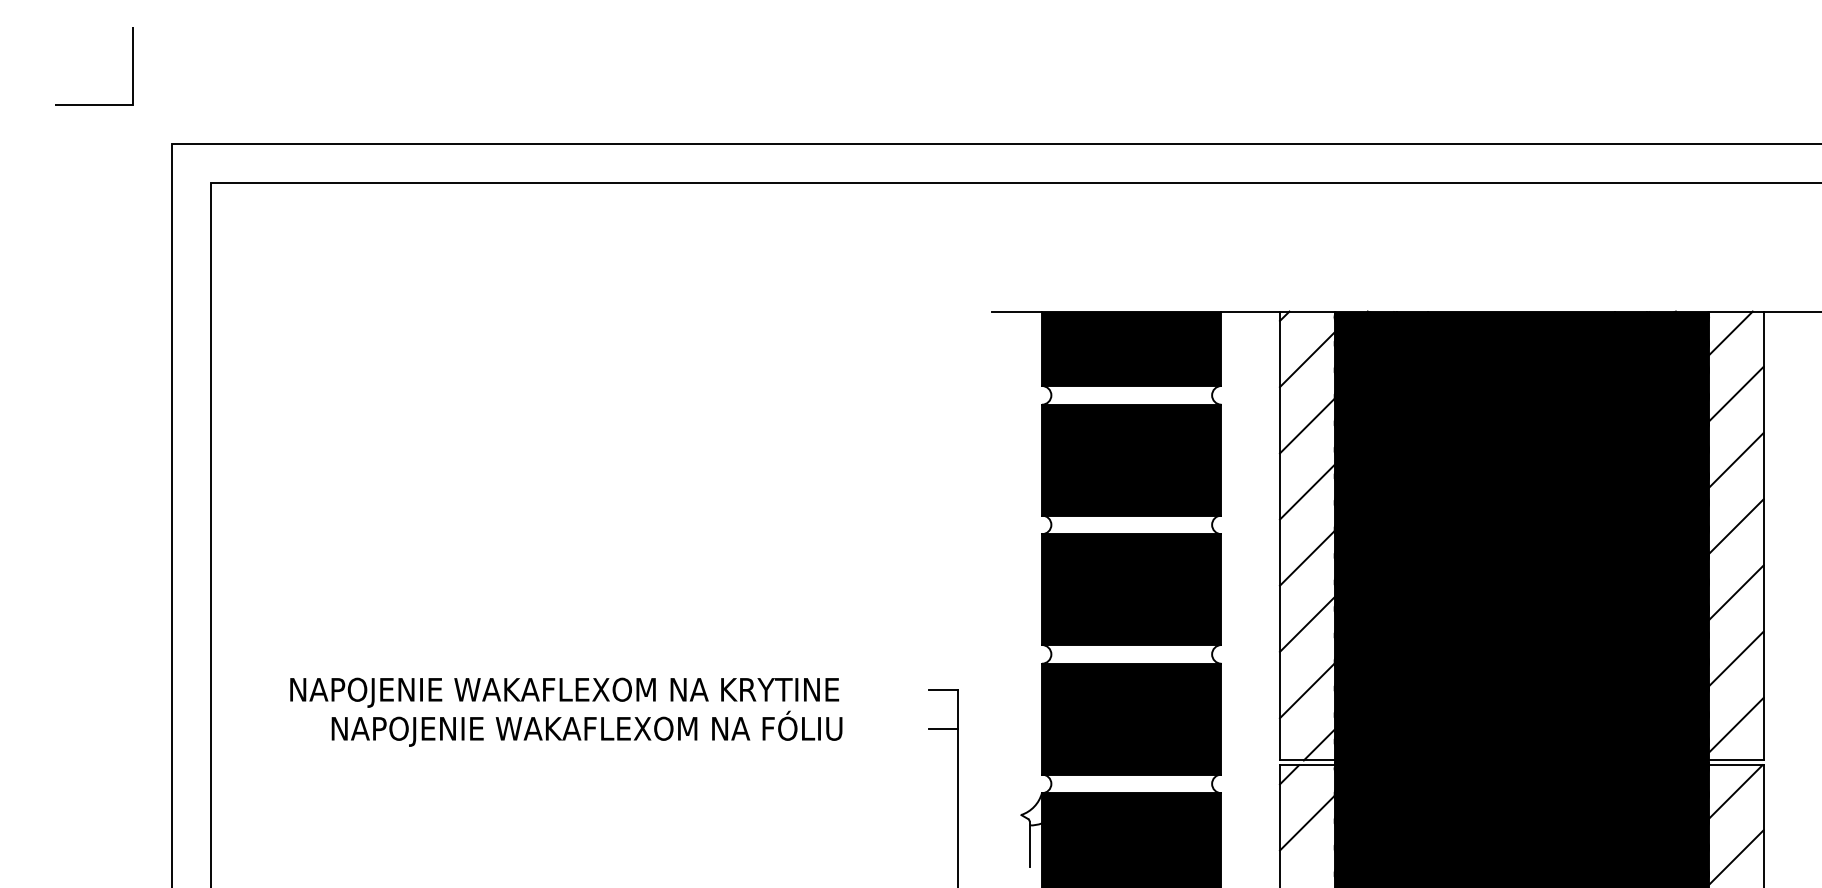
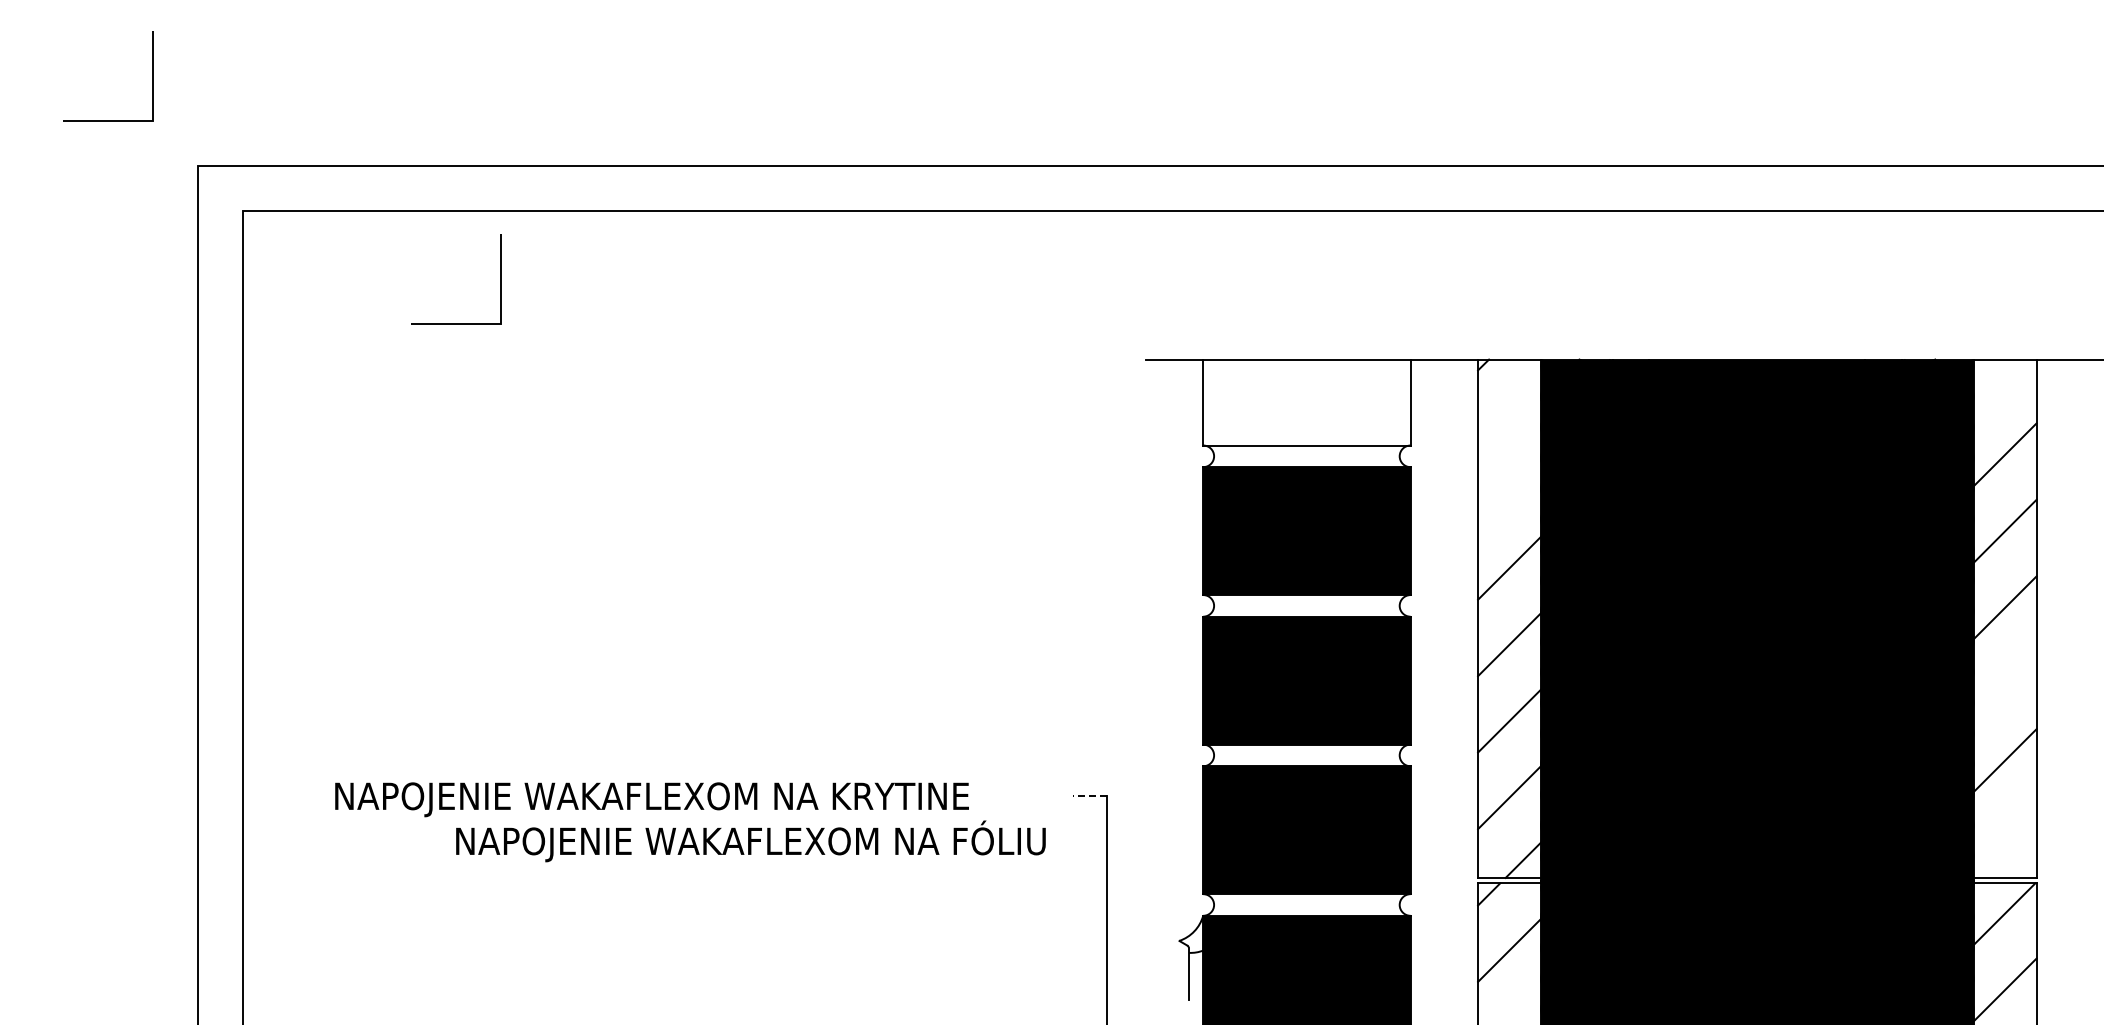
line: (433, 242) -> (500, 279), added
line: (1730, 333) -> (1998, 384), removed
fill: (1131, 348) -> (1306, 402), removed
line: (1307, 359) -> (1509, 414), removed
line: (1307, 425) -> (1509, 491), removed
line: (1735, 592) -> (2004, 683), removed
line: (943, 689) -> (1089, 796), solid -> dashed
line: (1735, 724) -> (2004, 836), removed
text: (586, 728) -> (750, 841), moved
line: (943, 728) -> (1089, 841), removed

